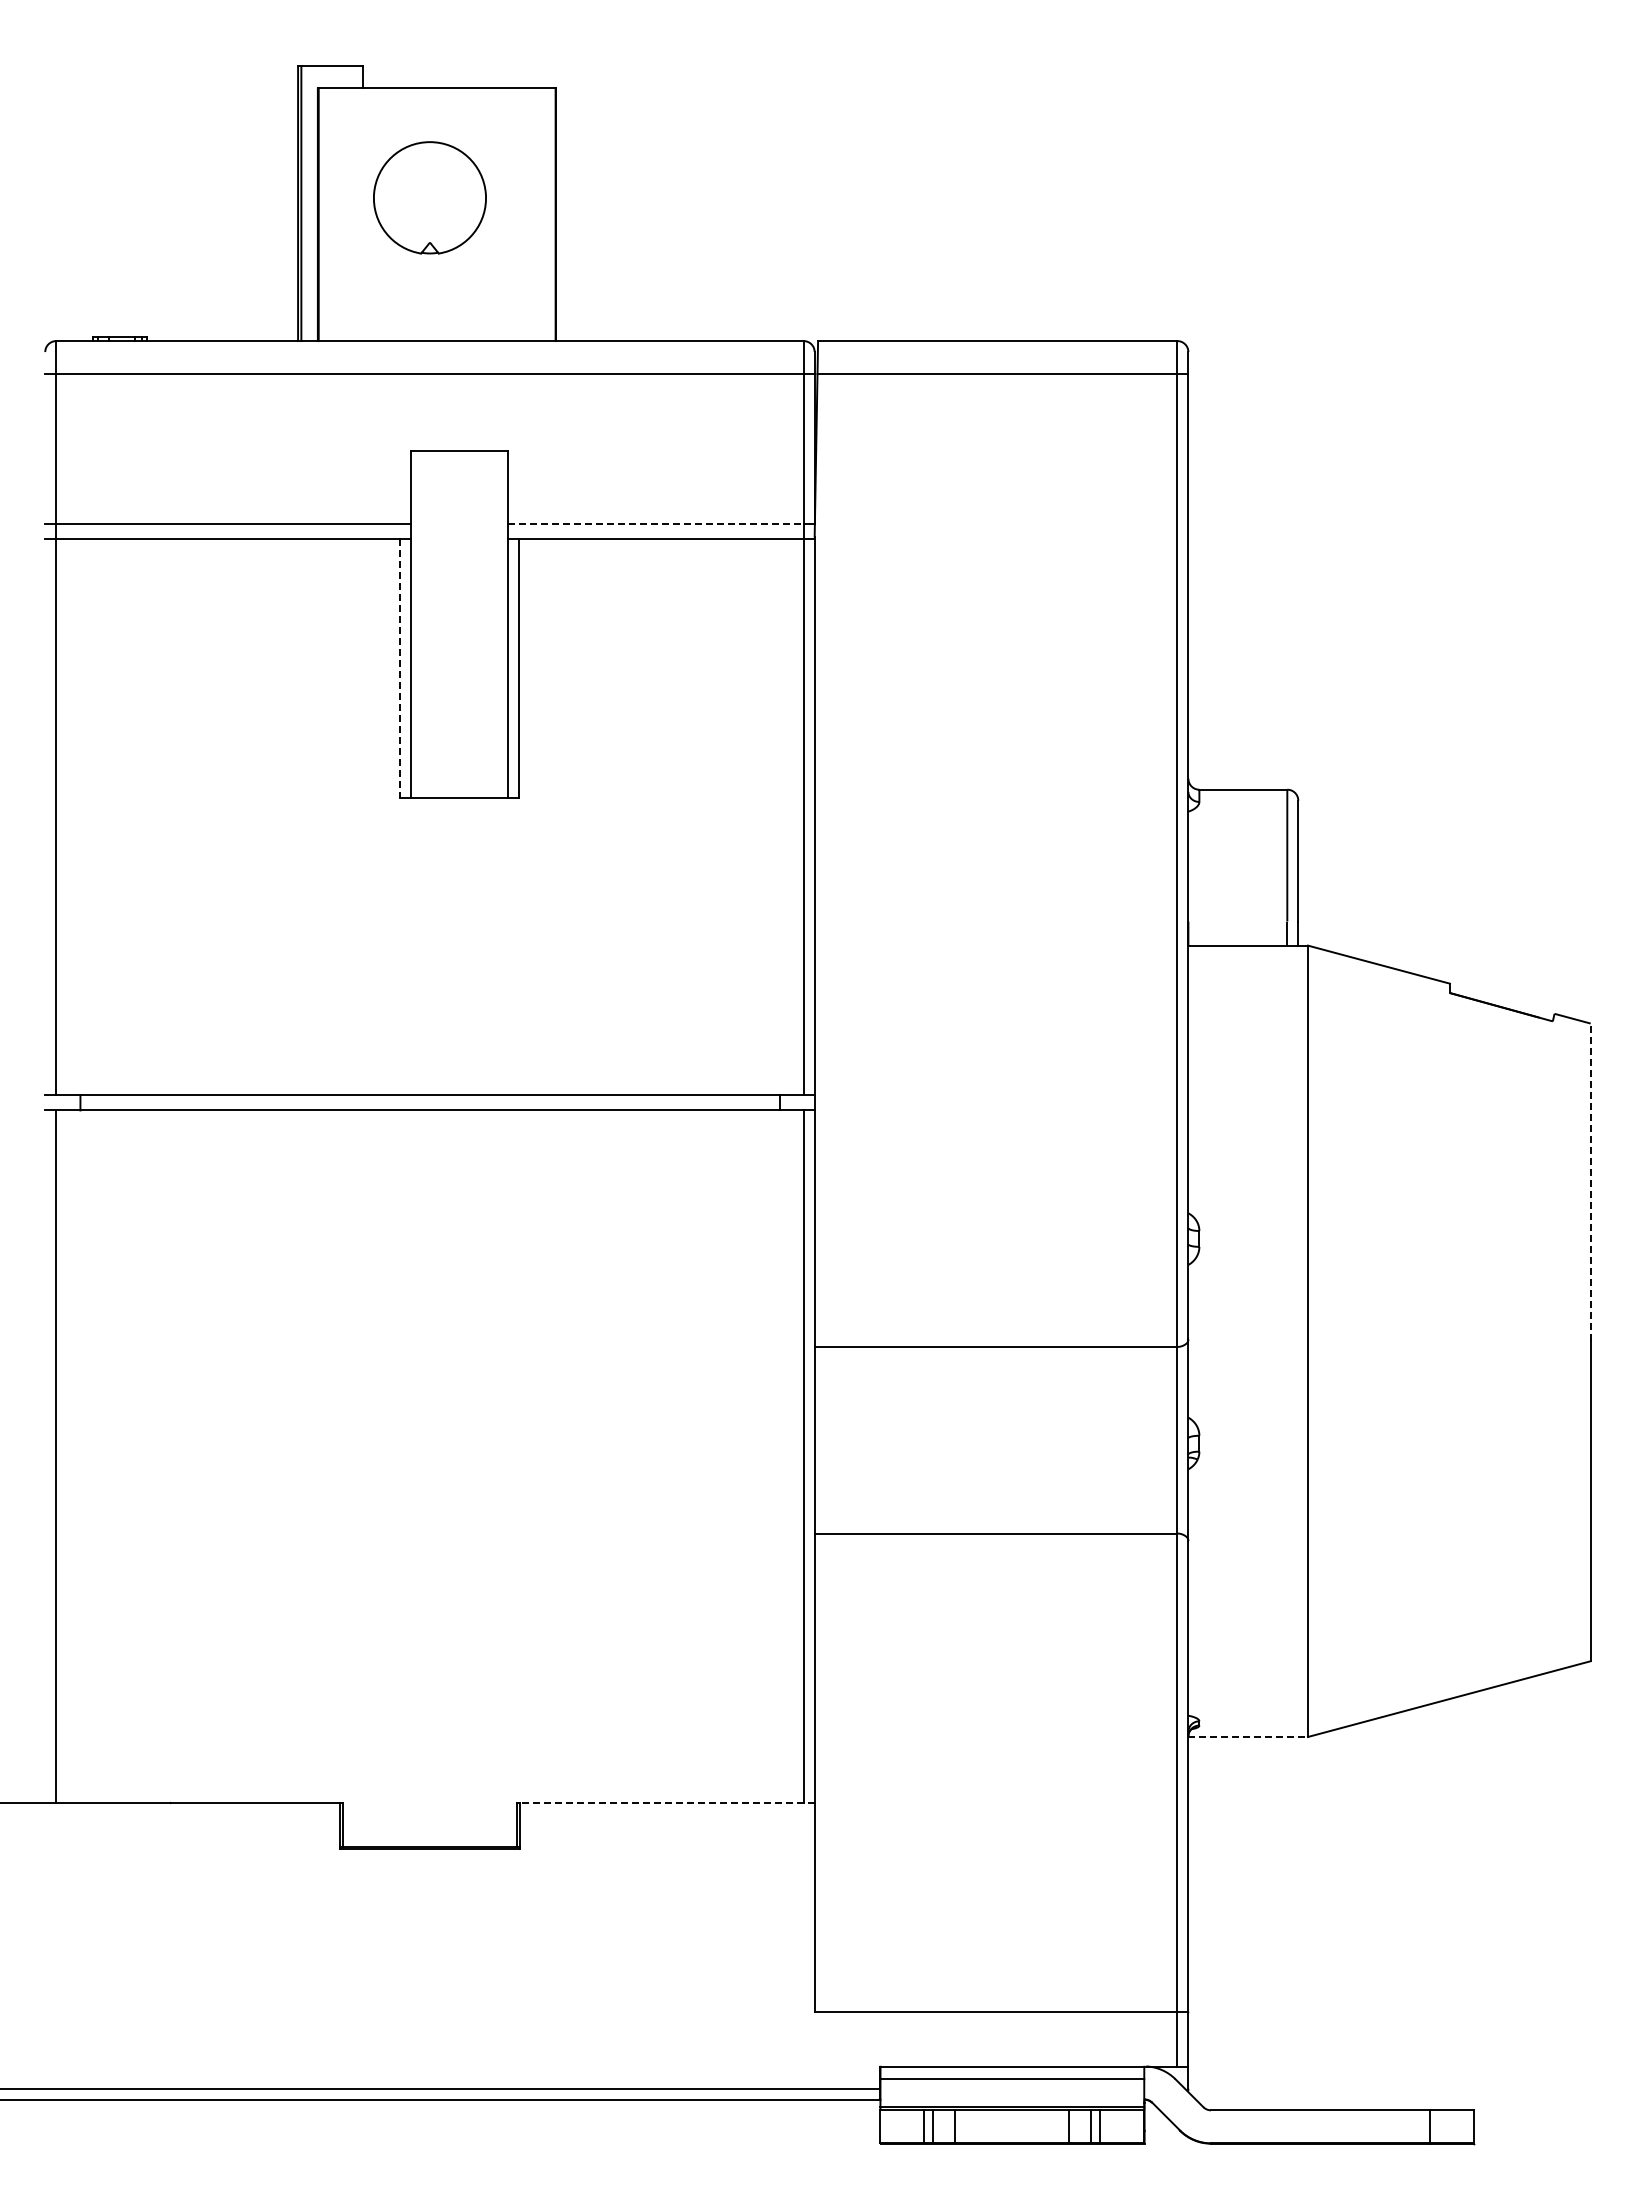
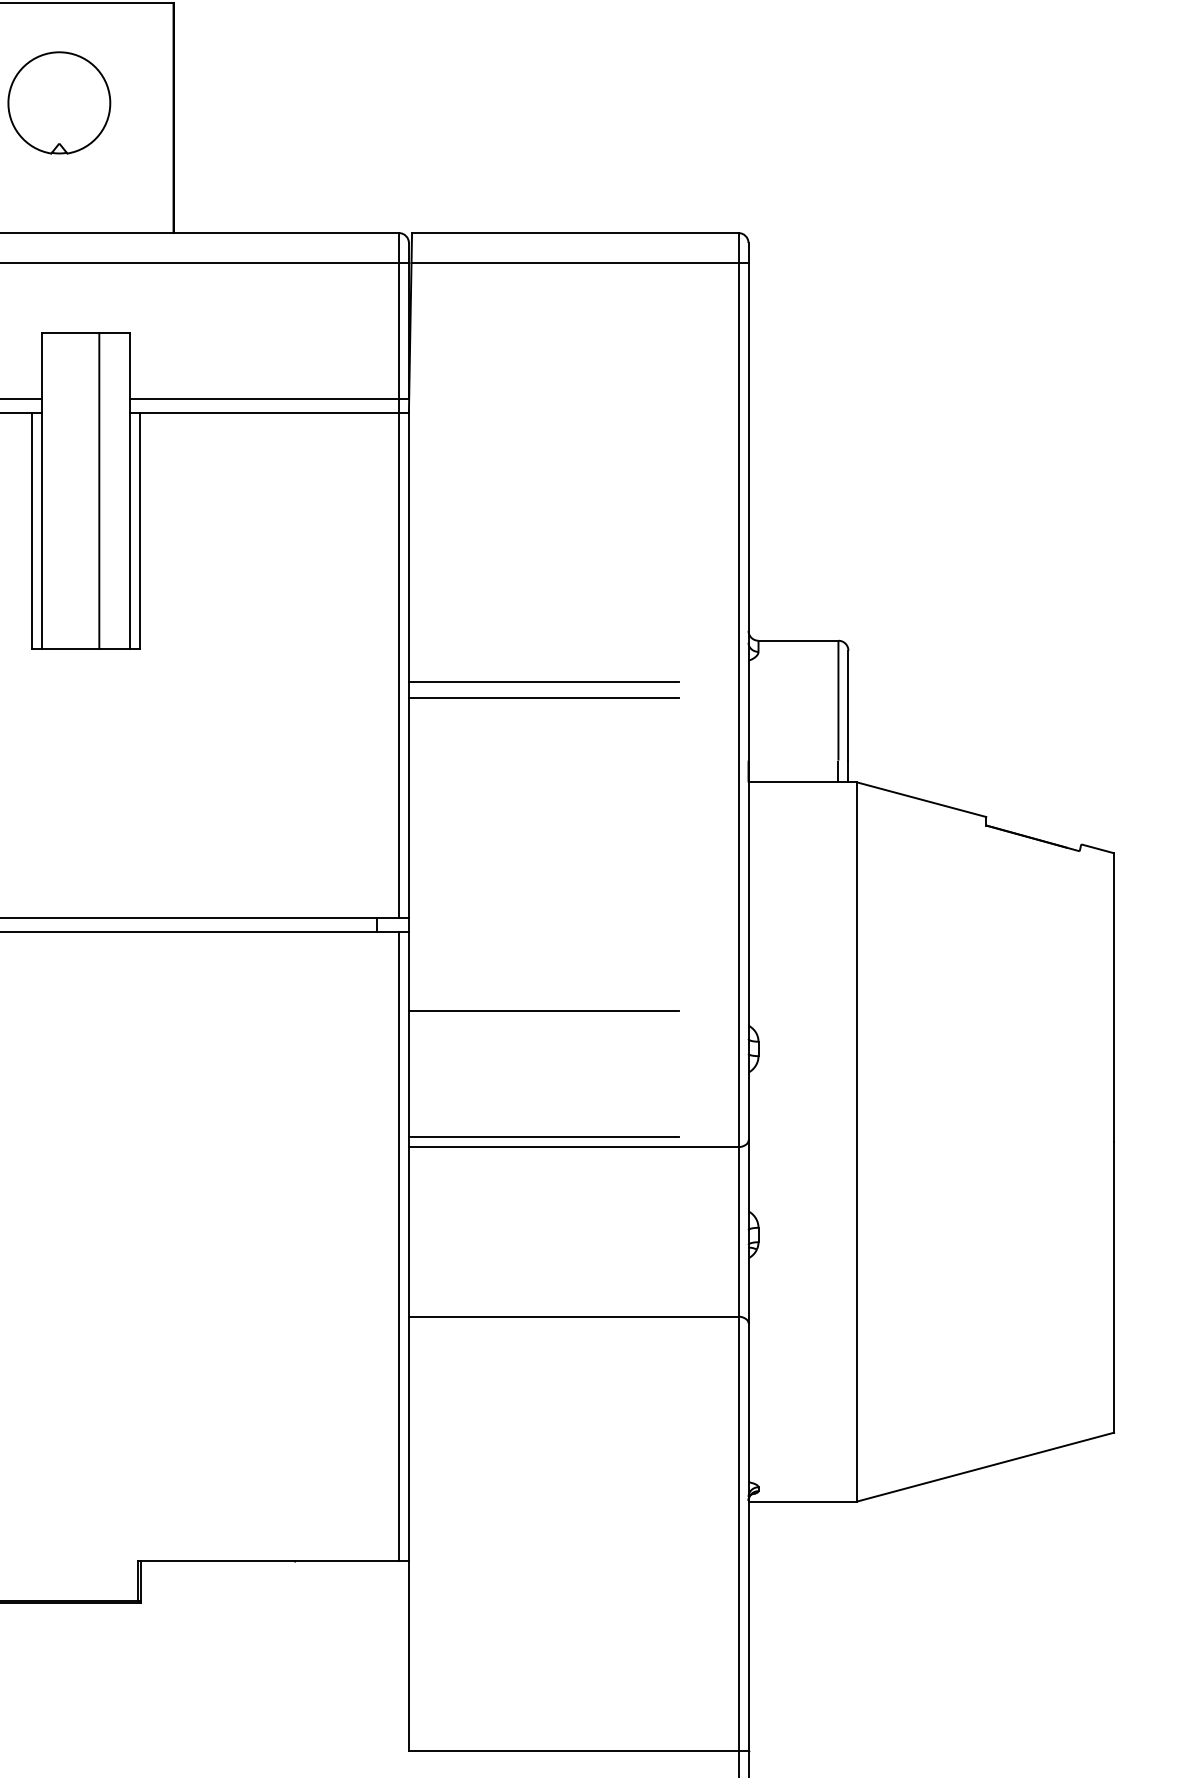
line: (655, 523) -> (264, 398), dashed -> solid
line: (473, 624) -> (98, 490), added
line: (400, 668) -> (32, 530), dashed -> solid
line: (962, 835) -> (543, 682), added
line: (962, 852) -> (543, 697), added
line: (1590, 1182) -> (1113, 997), dashed -> solid
line: (962, 1196) -> (543, 1010), added
line: (962, 1335) -> (543, 1136), added
line: (1248, 1737) -> (803, 1502), dashed -> solid
line: (666, 1802) -> (274, 1561), dashed -> solid

